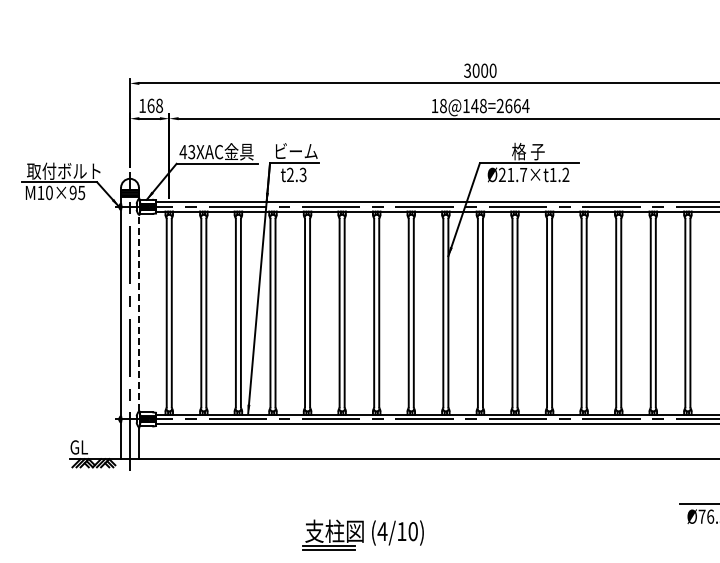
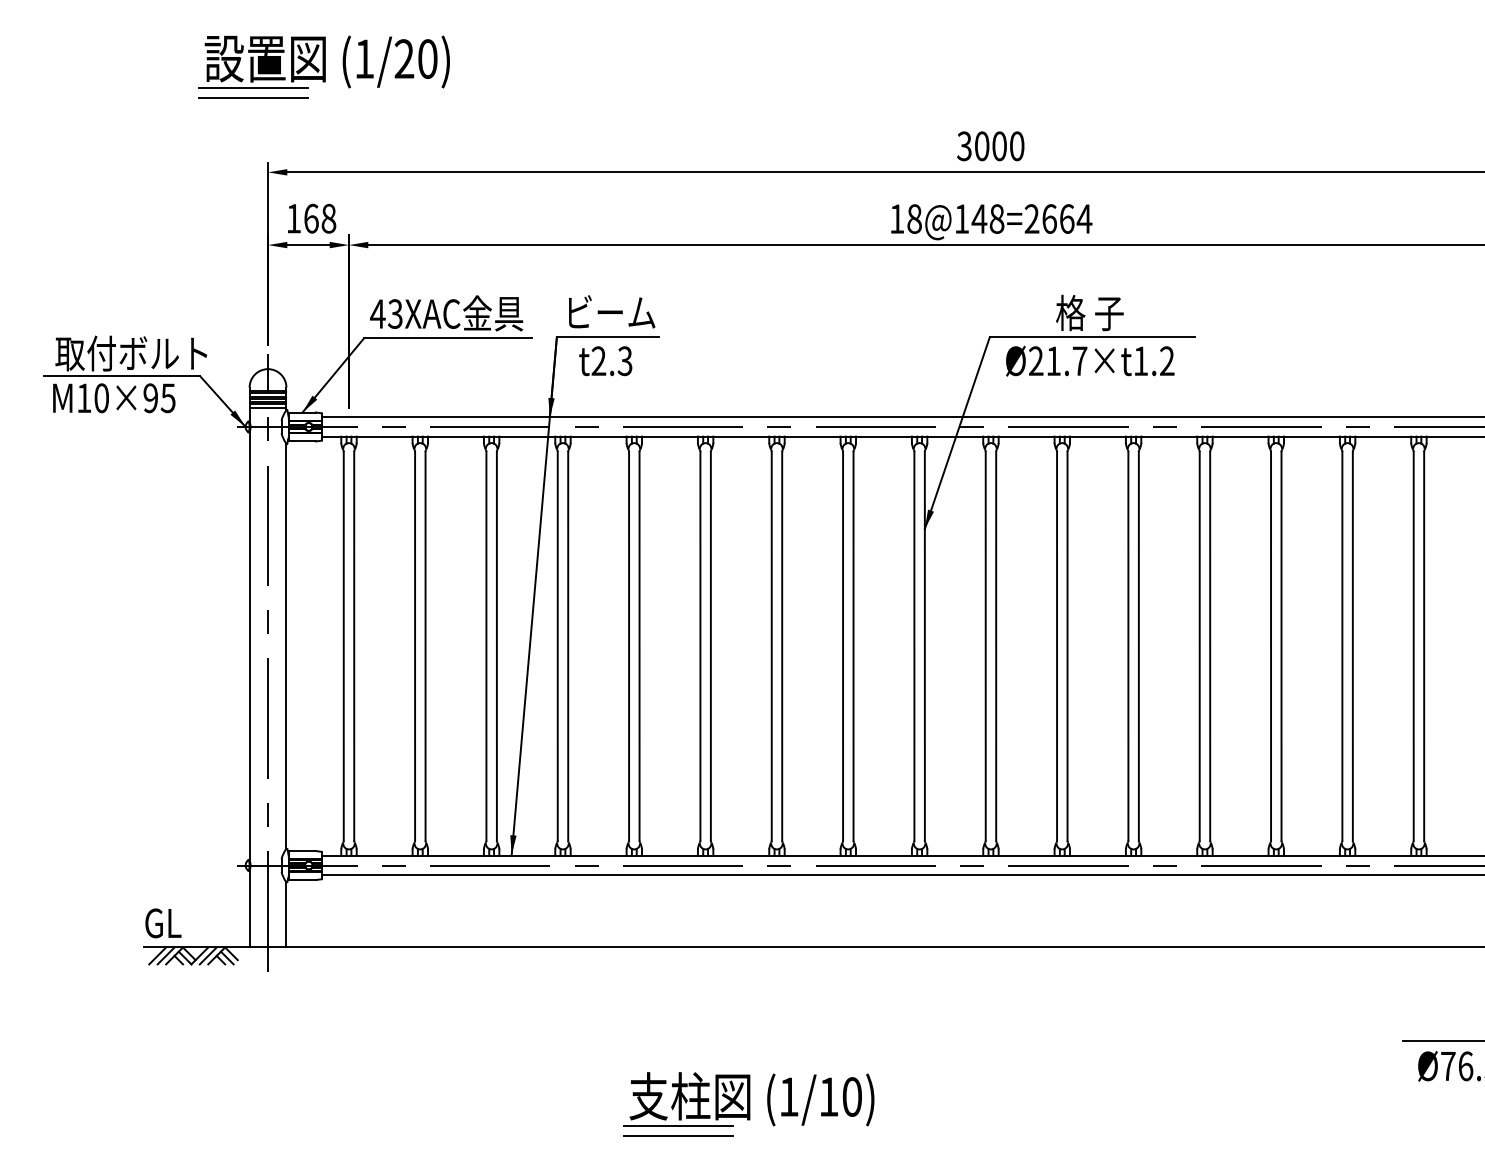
part: (157, 32) -> (324, 67), added
line: (138, 312) -> (285, 644), dashed -> solid
text: (382, 531) -> (788, 1096), (4/10) -> (1/10)

